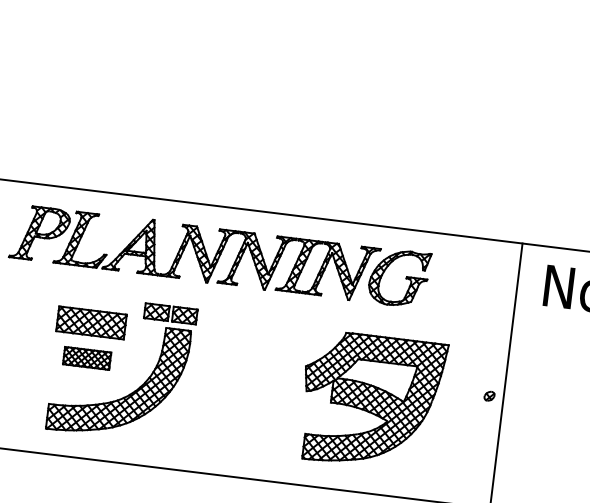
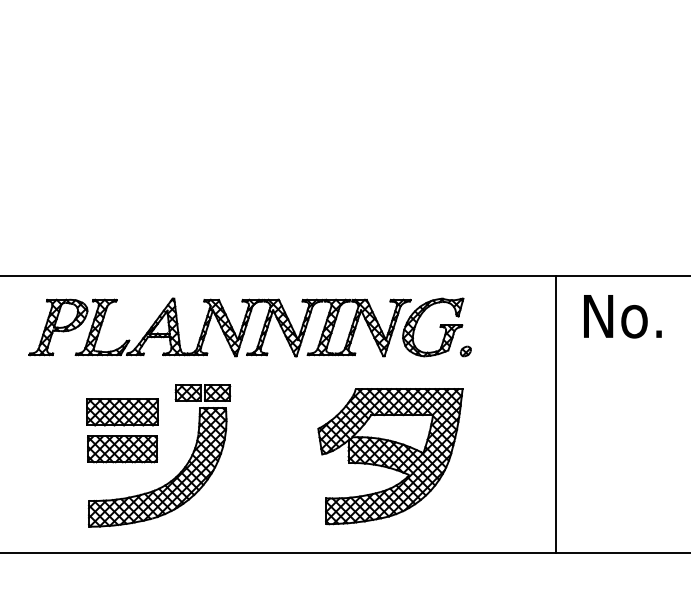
part: (87, 358) -> (122, 449), size x1.43
part: (489, 396) -> (465, 351), moved
part: (371, 401) -> (390, 456), moved

